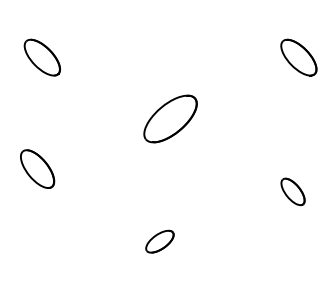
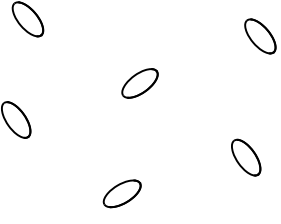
part: (170, 118) -> (140, 82), size x0.71
part: (292, 191) -> (245, 157), size x1.43
part: (159, 241) -> (121, 193), size x1.43

